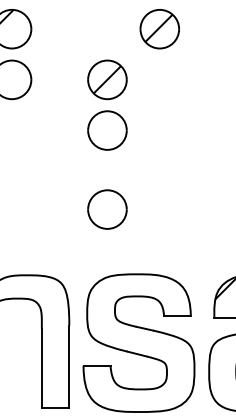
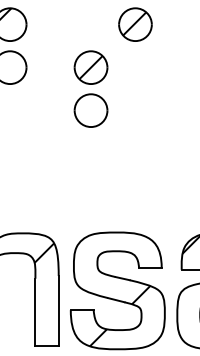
part: (106, 209) -> (90, 177), removed
hatch: (52, 297) -> (44, 252), added
hatch: (142, 373) -> (120, 316), added

